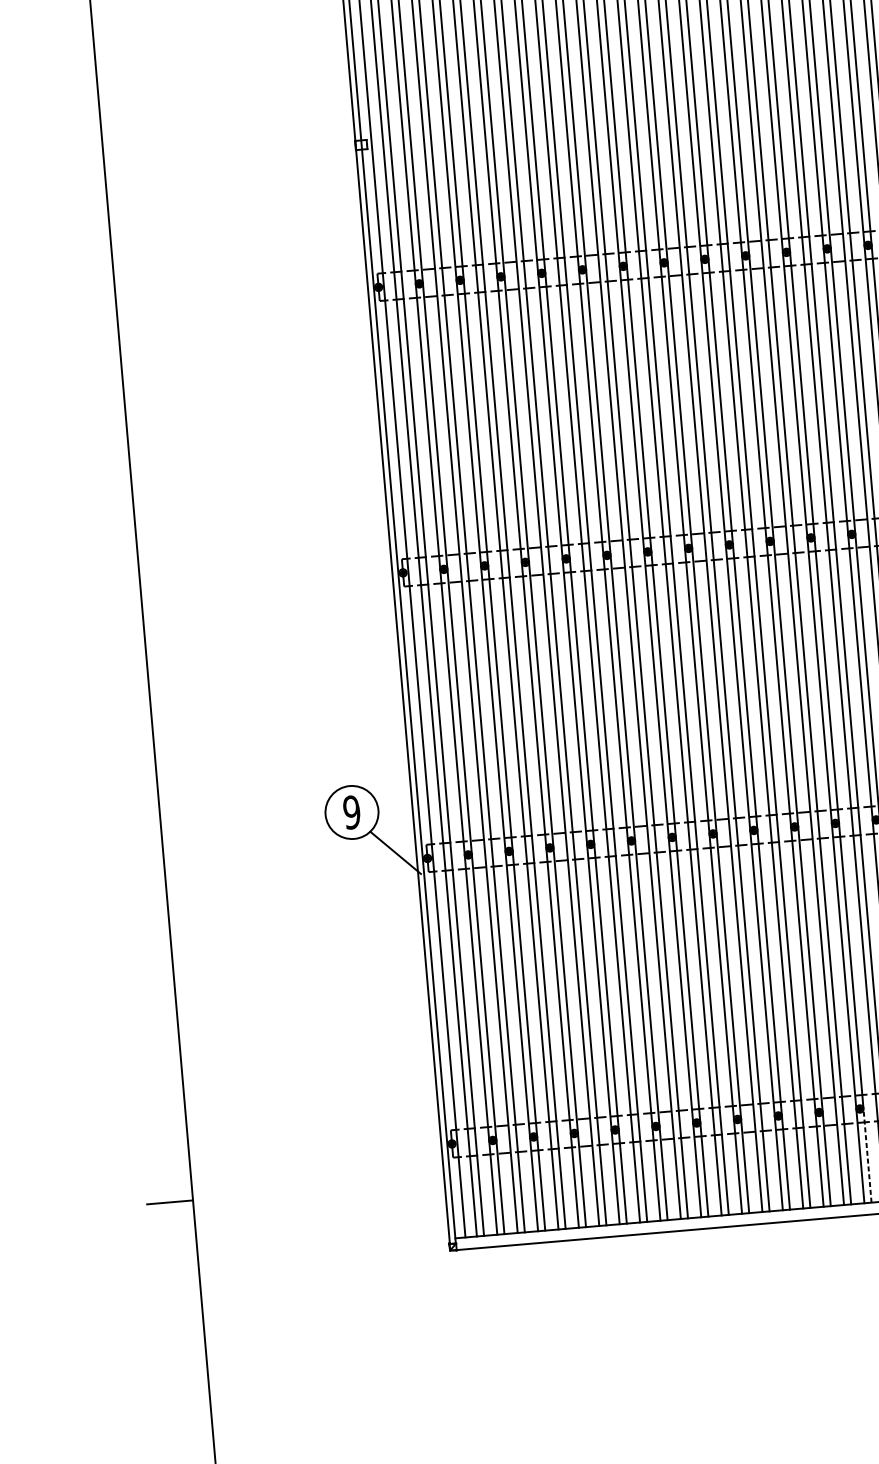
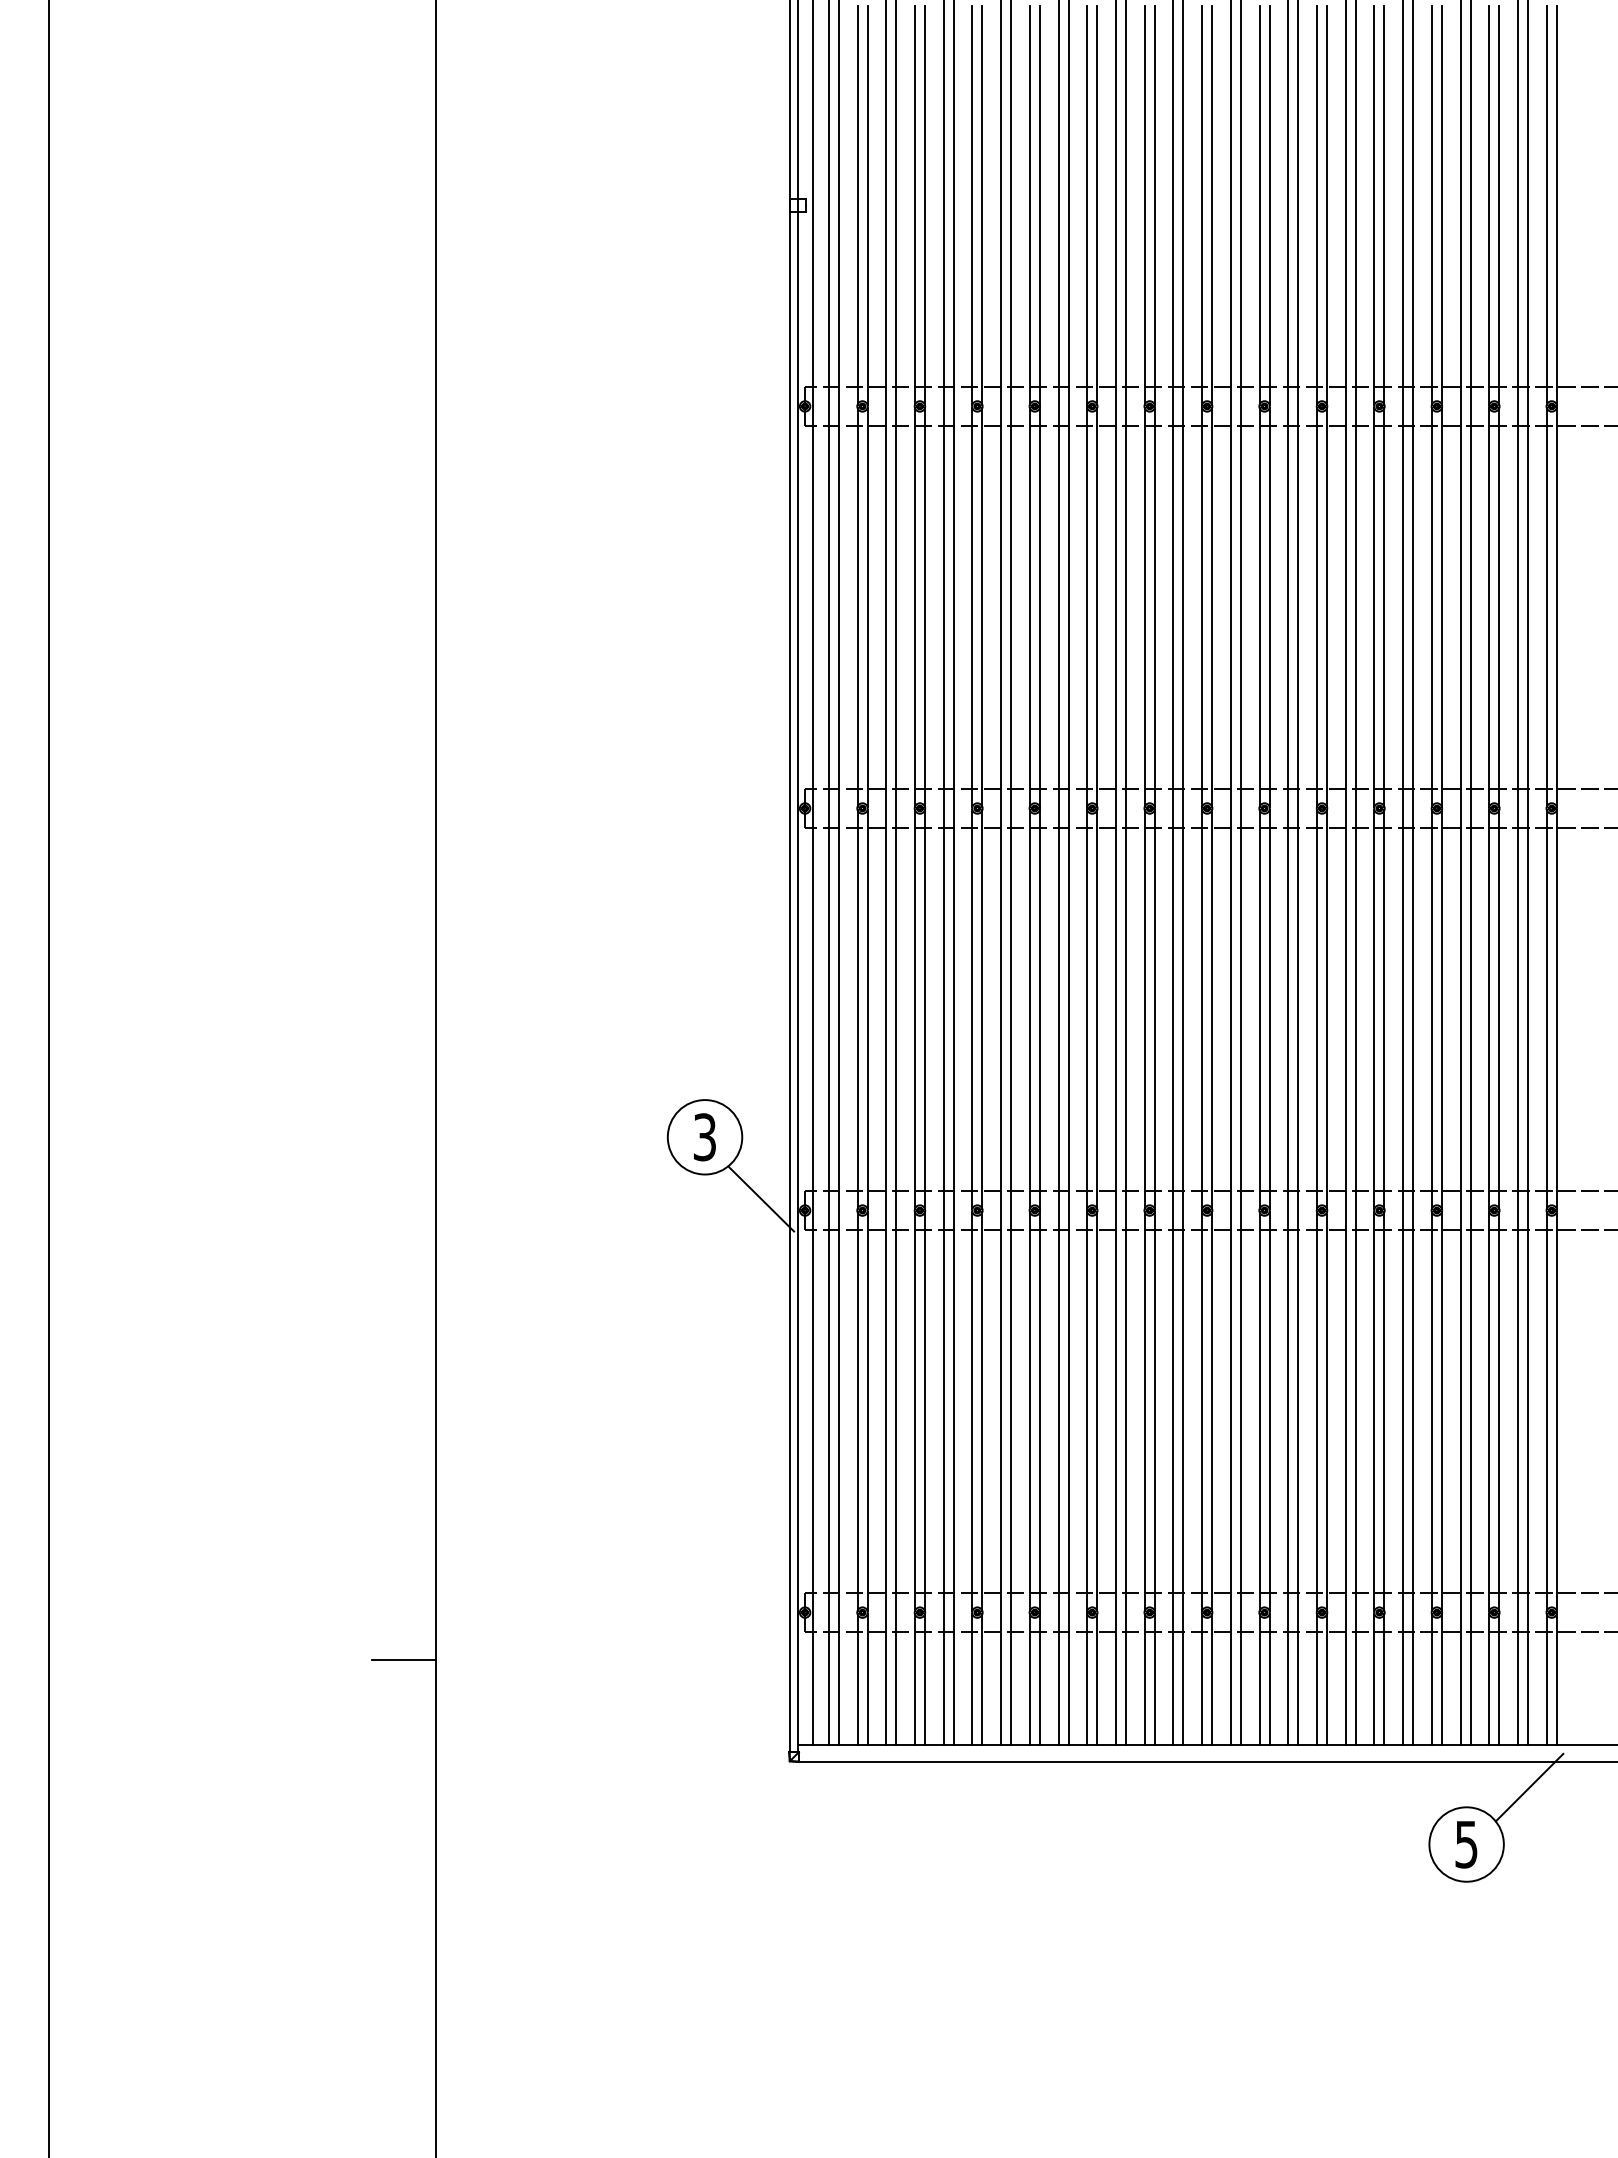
text: (351, 812) -> (704, 1137), 9 -> 3
line: (867, 1156) -> (1384, 1679), dashed -> solid

